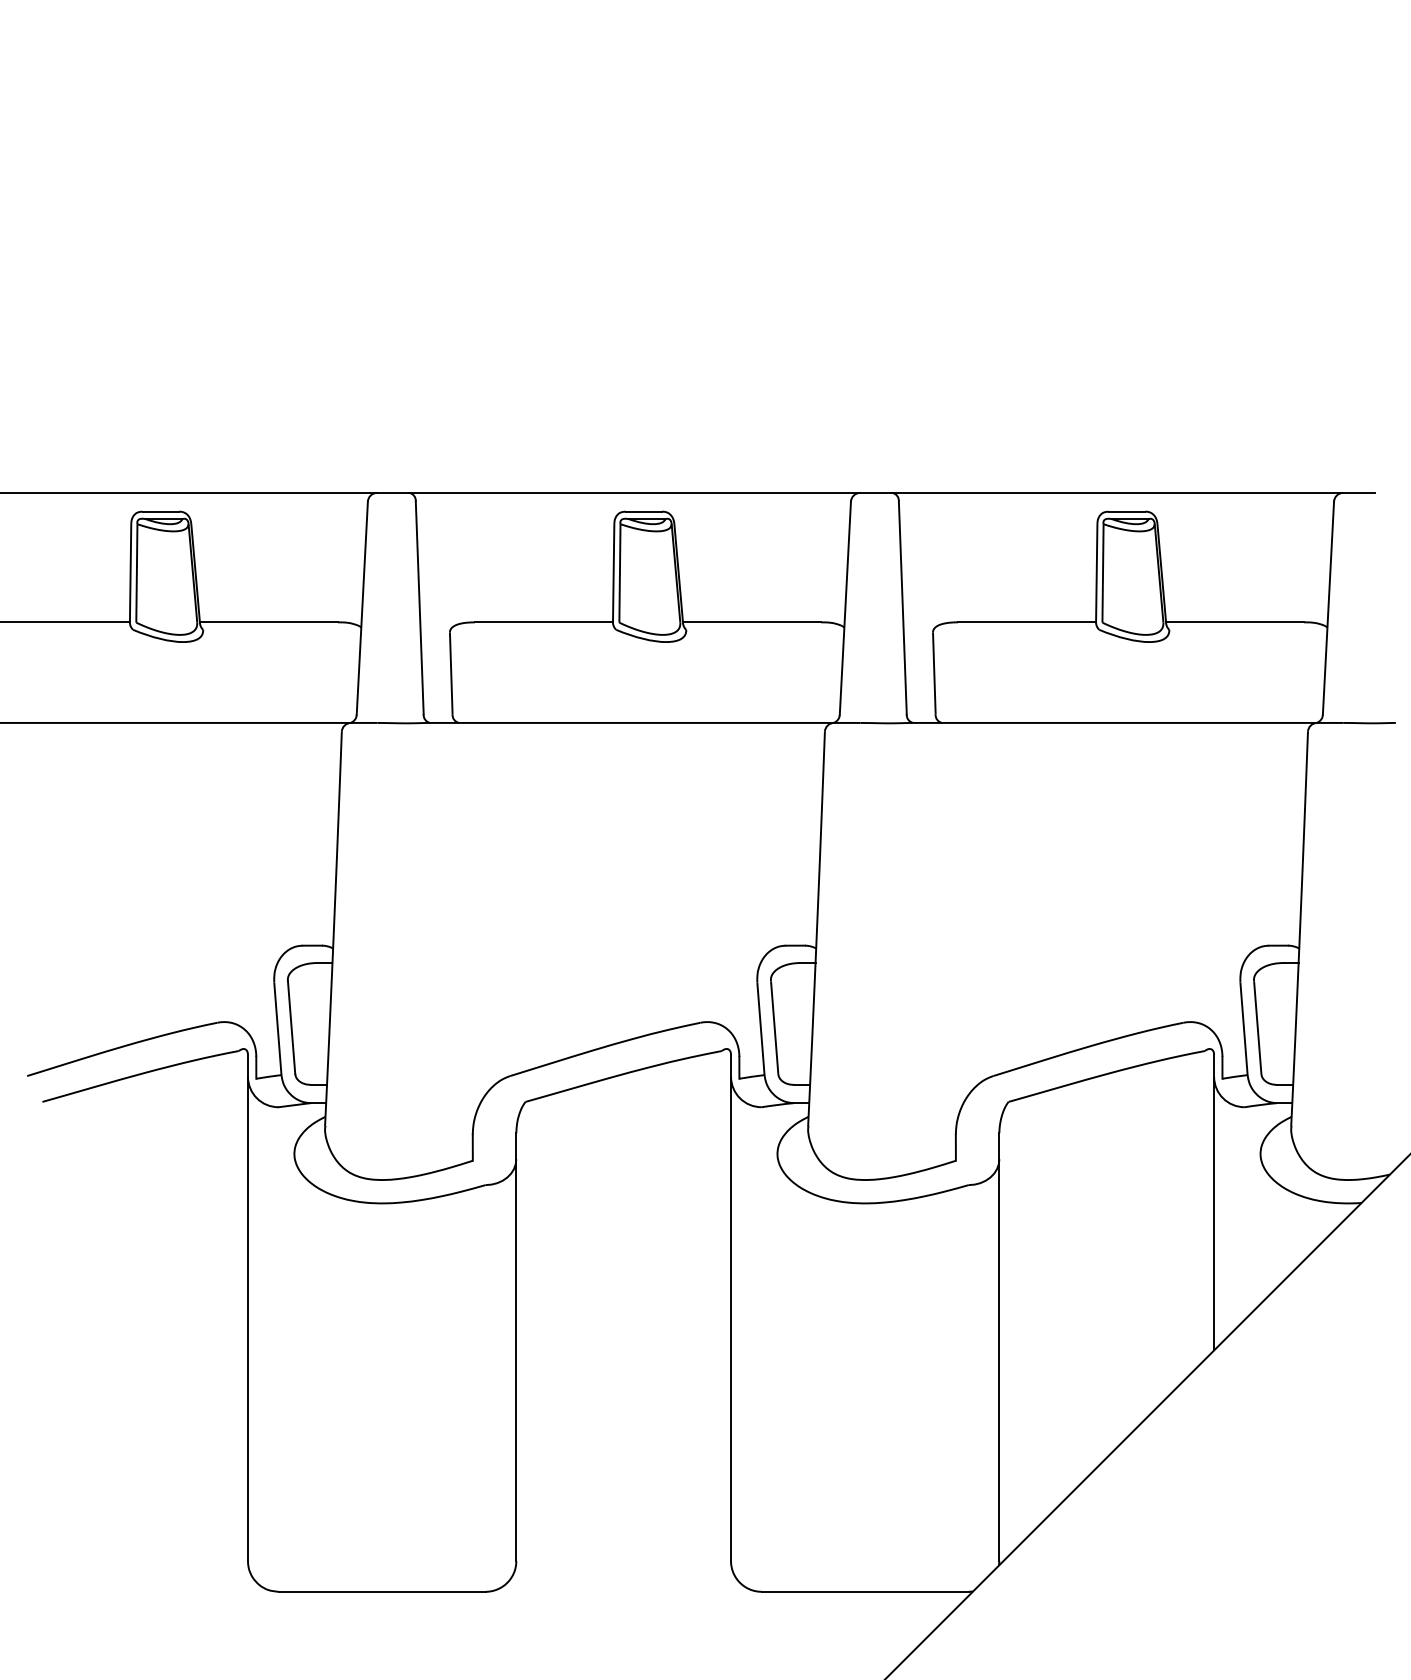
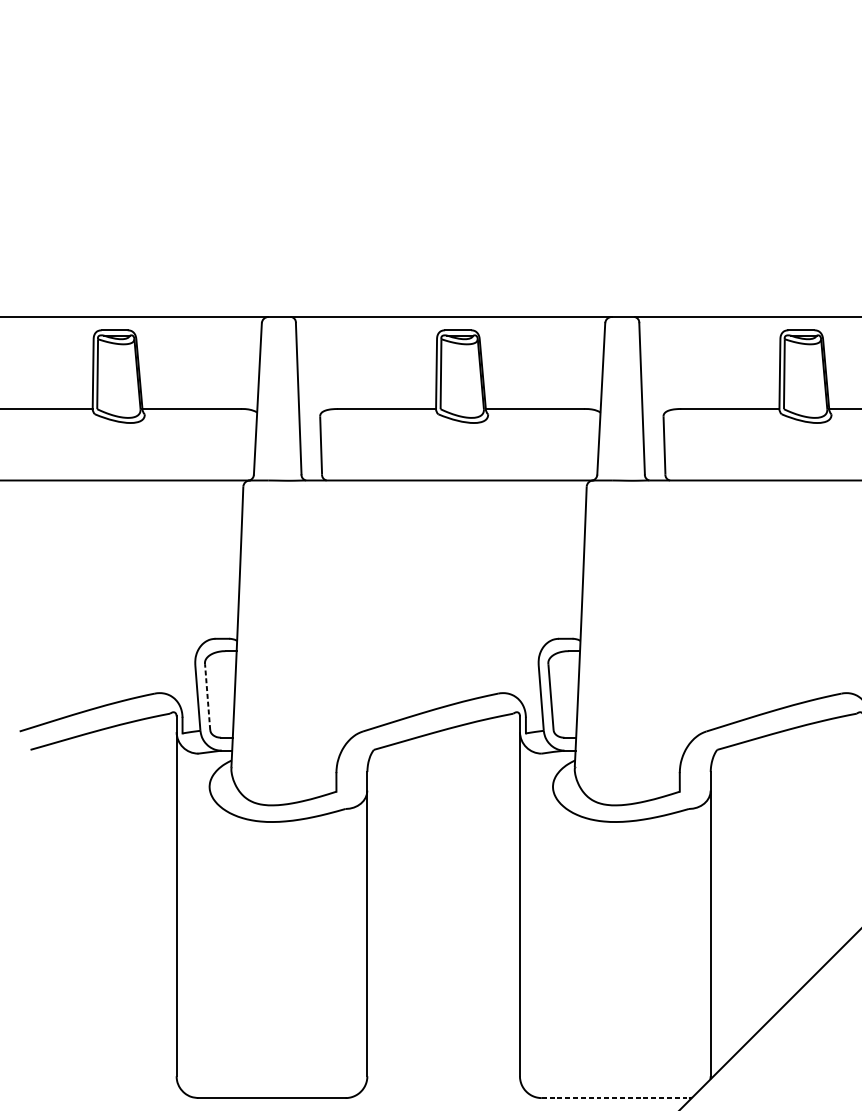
line: (291, 1027) -> (207, 696), solid -> dashed
line: (865, 1591) -> (615, 1097), solid -> dashed

